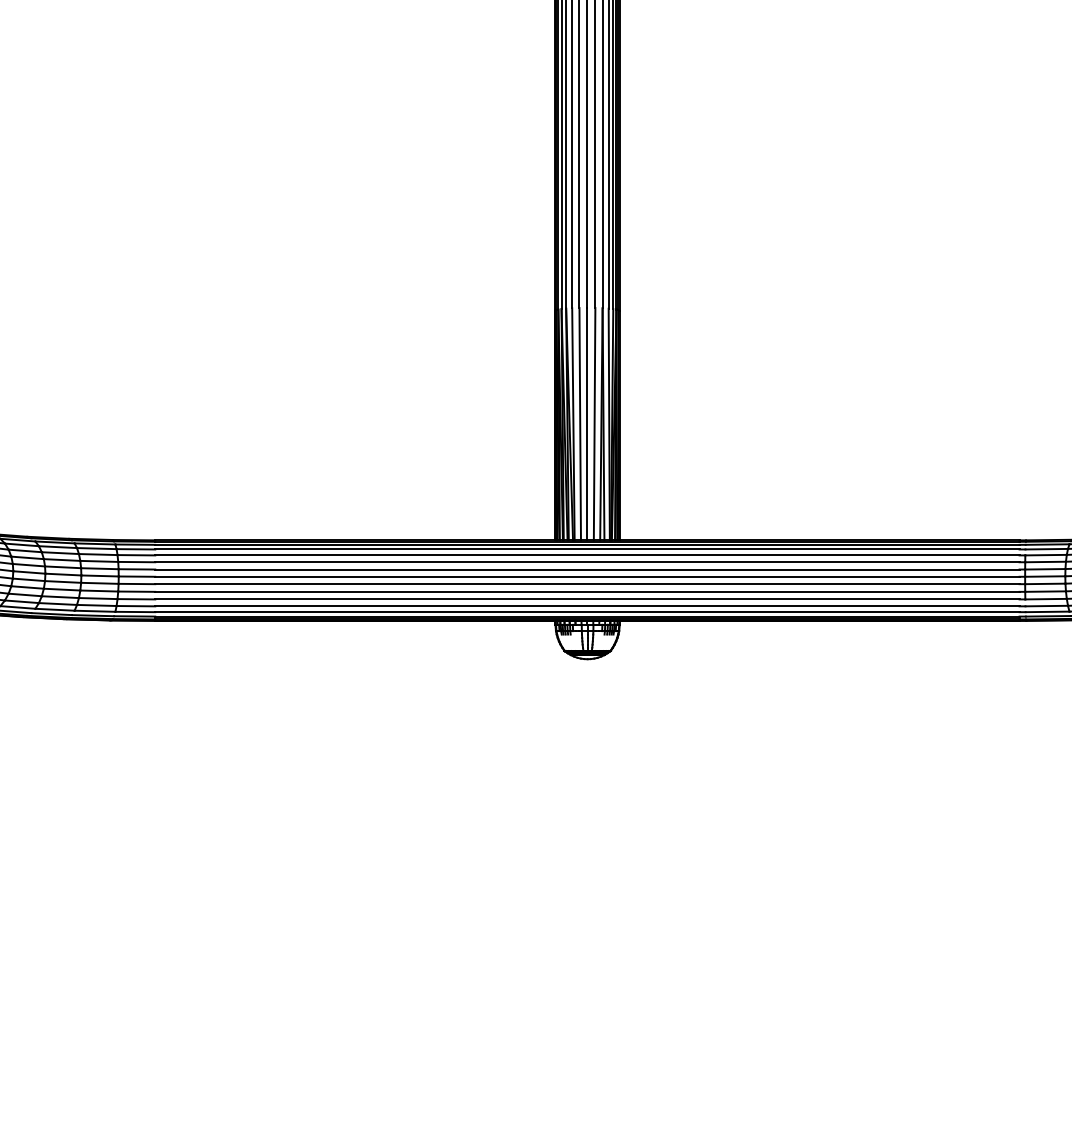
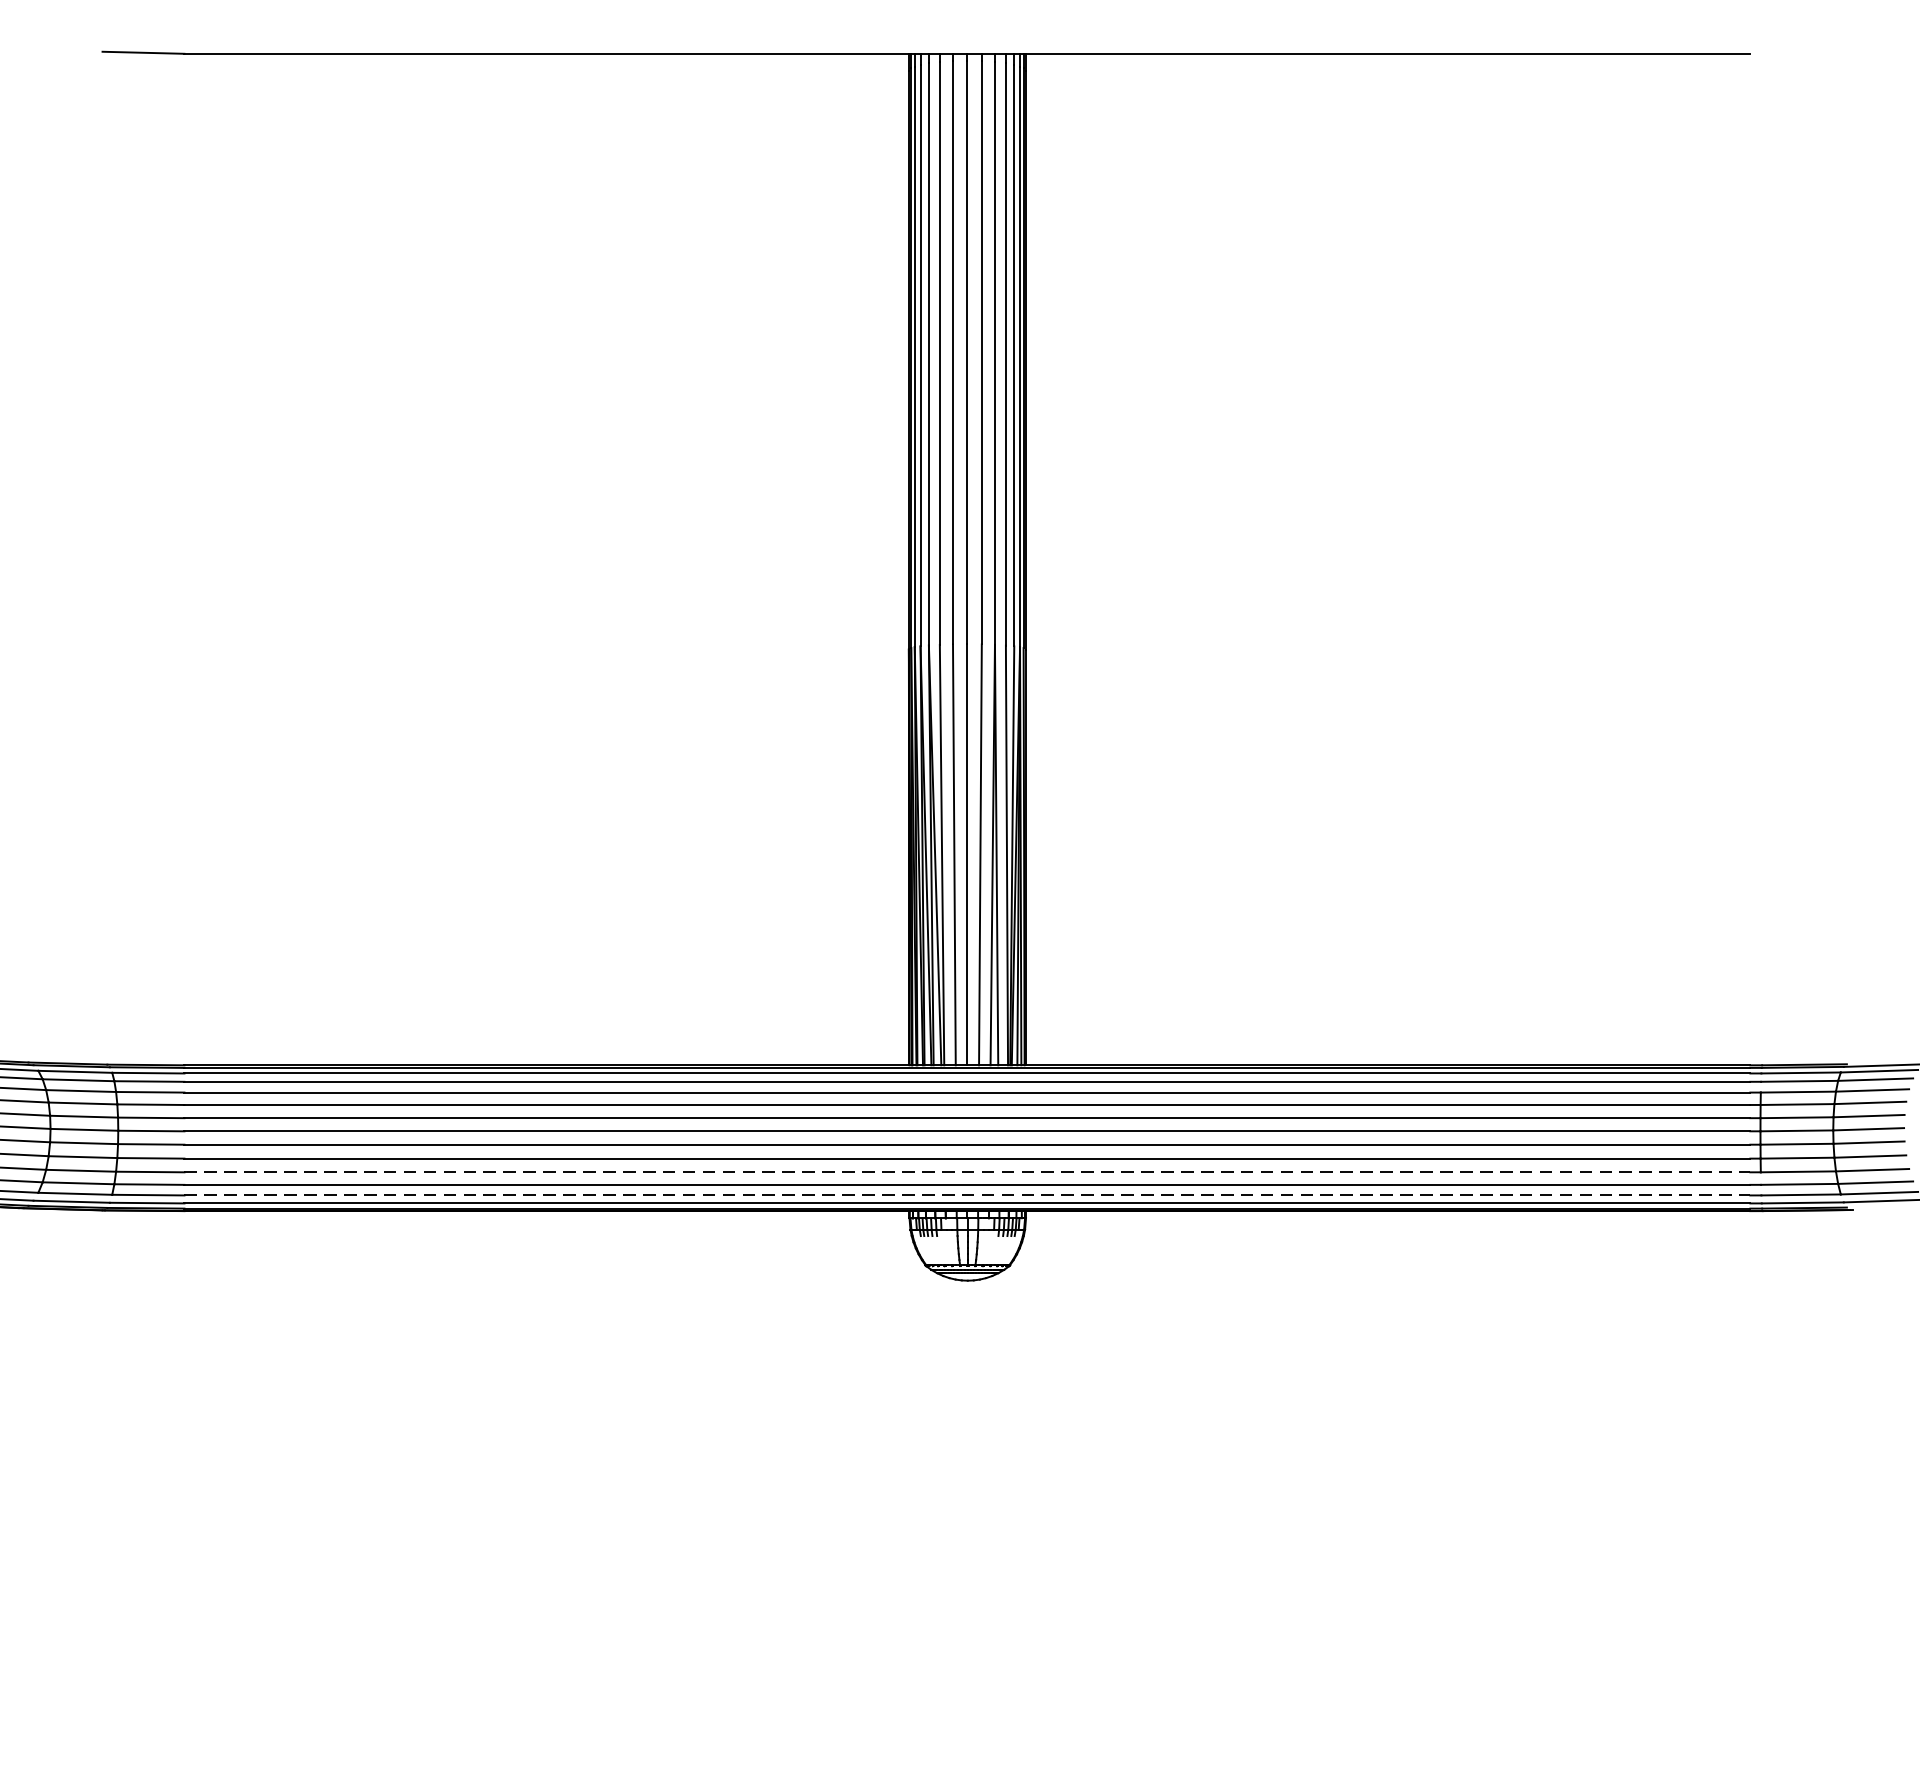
line: (587, 599) -> (967, 1172), solid -> dashed
line: (587, 612) -> (967, 1196), solid -> dashed

